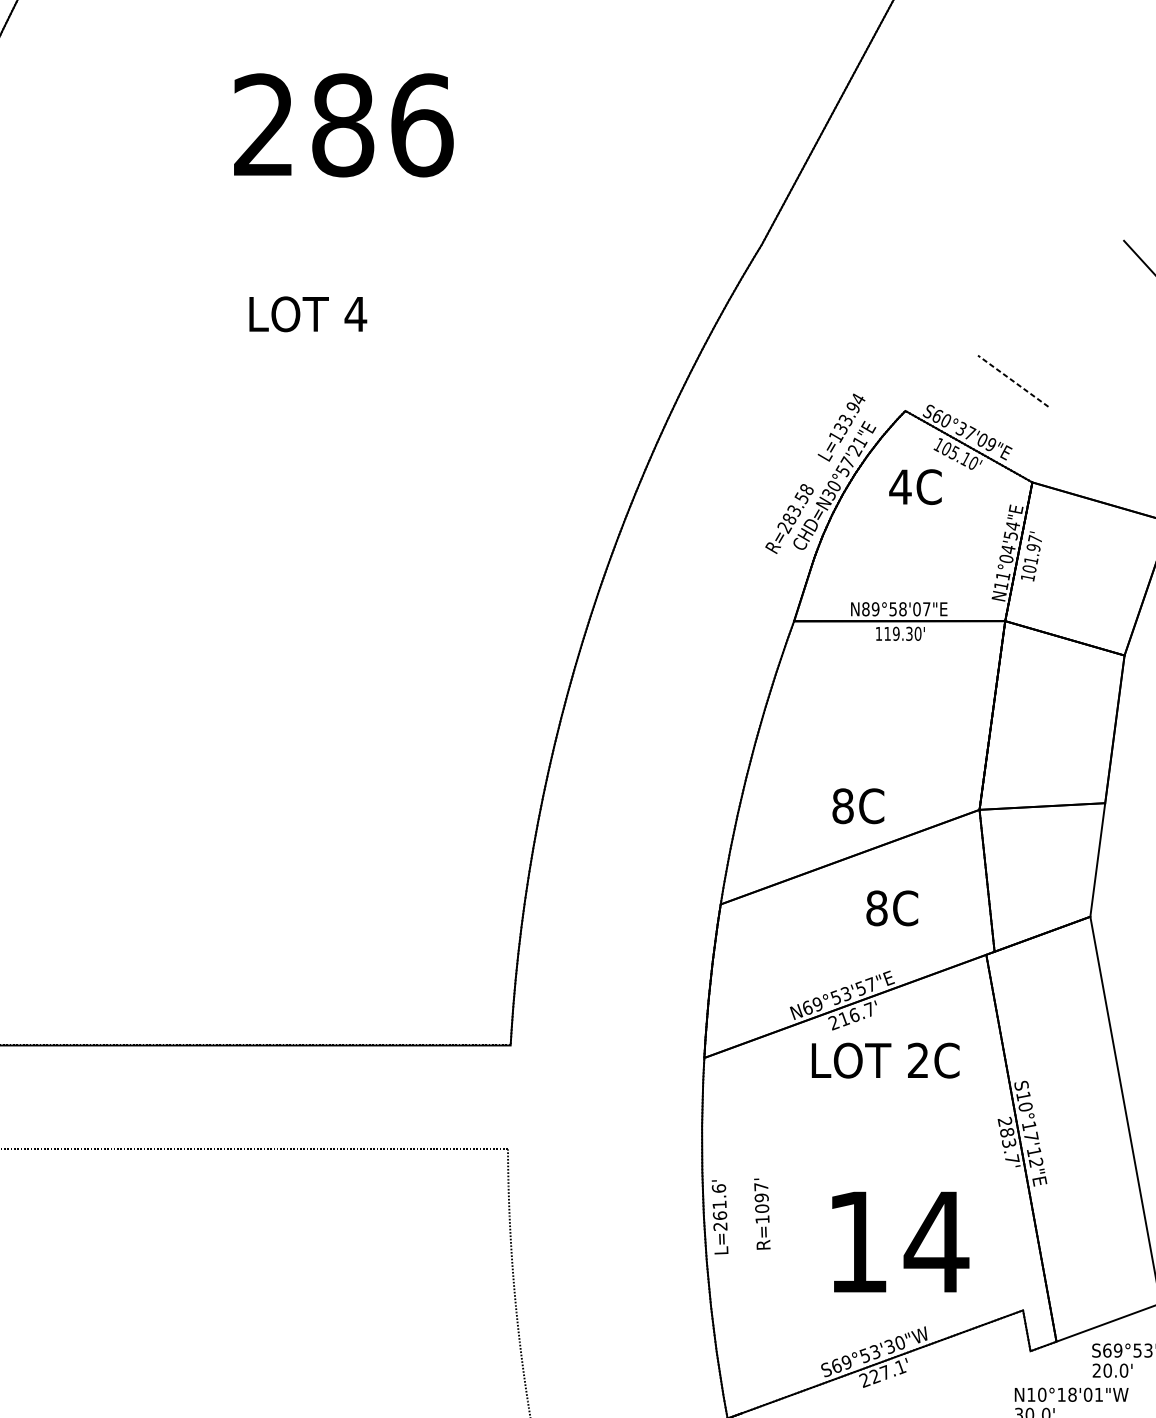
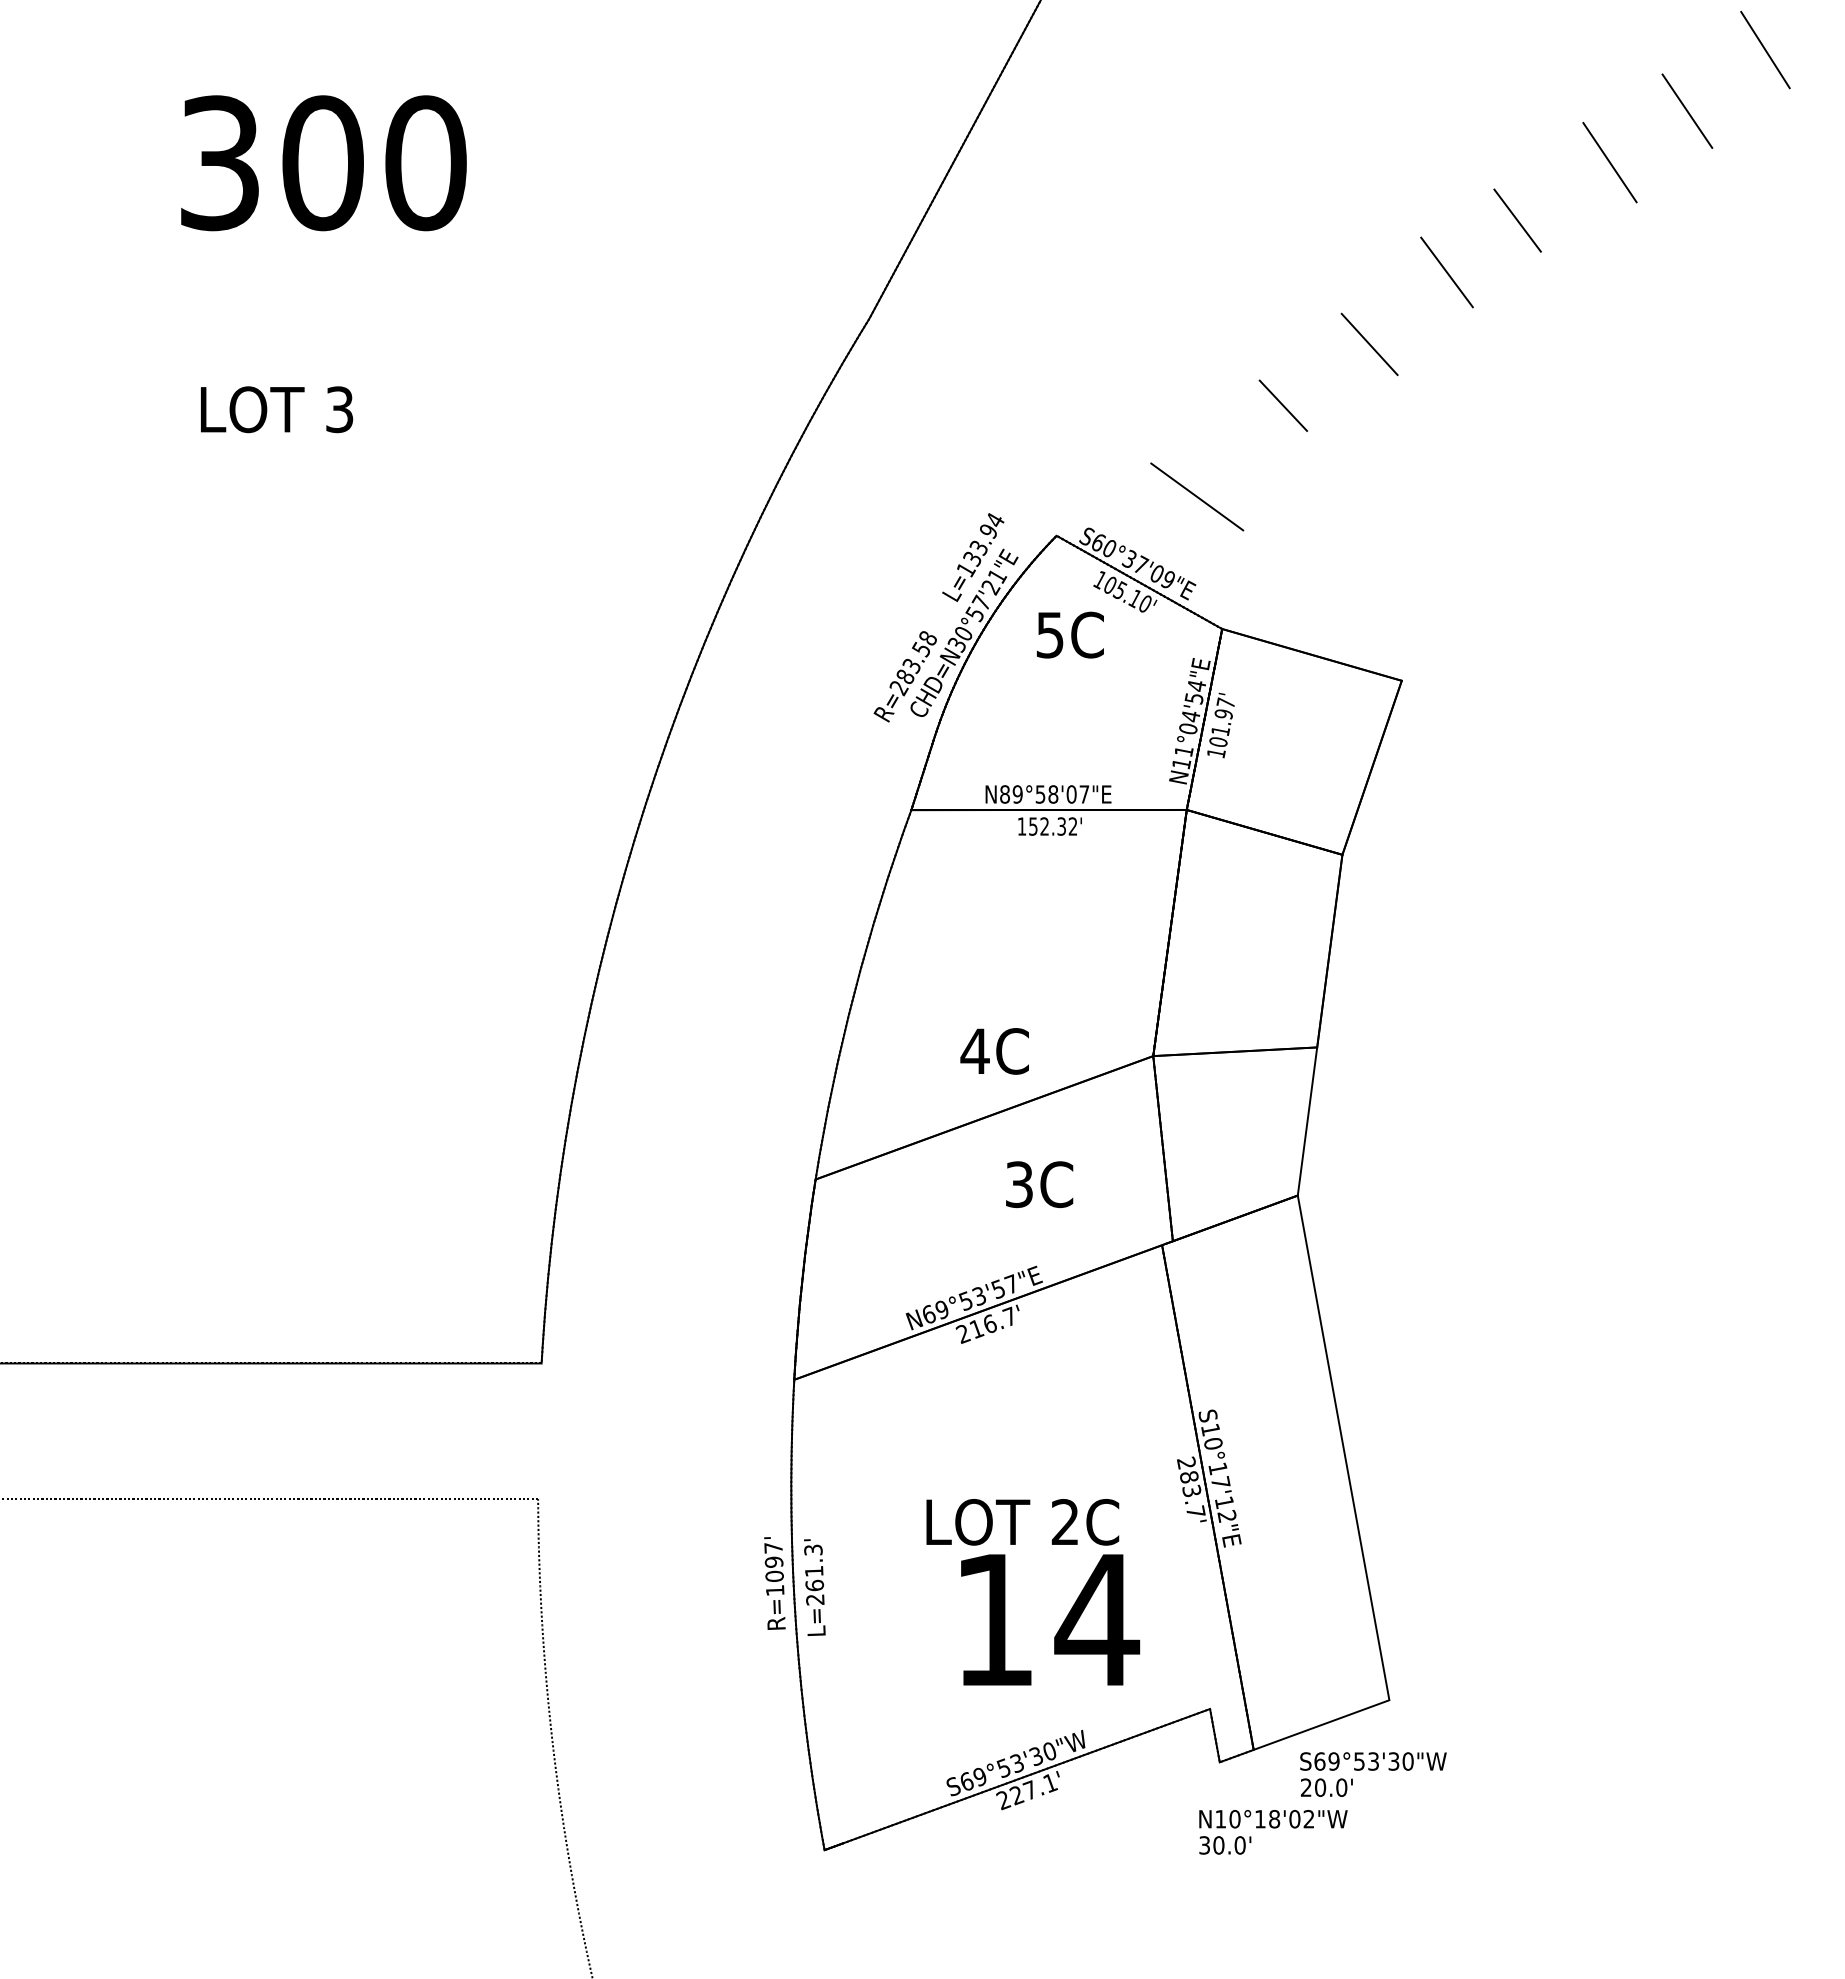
text: (343, 125) -> (323, 163), 286 -> 300
line: (1079, 311) -> (1283, 405), added
text: (355, 314) -> (339, 409), 4 -> 3
line: (1013, 380) -> (1197, 496), dashed -> solid
text: (900, 487) -> (1049, 635), 4C -> 5C
text: (903, 633) -> (1053, 826), 119.30' -> 152.32'
text: (842, 806) -> (974, 1051), 8C -> 4C
text: (877, 908) -> (1019, 1184), 8C -> 3C
text: (885, 1060) -> (1022, 1522), moved
text: (719, 1188) -> (813, 1549), L=261.6' -> L=261.3'
text: (762, 1214) -> (774, 1583), moved
text: (1098, 1394) -> (1308, 1818), N10°18'01"W -> N10°18'02"W

